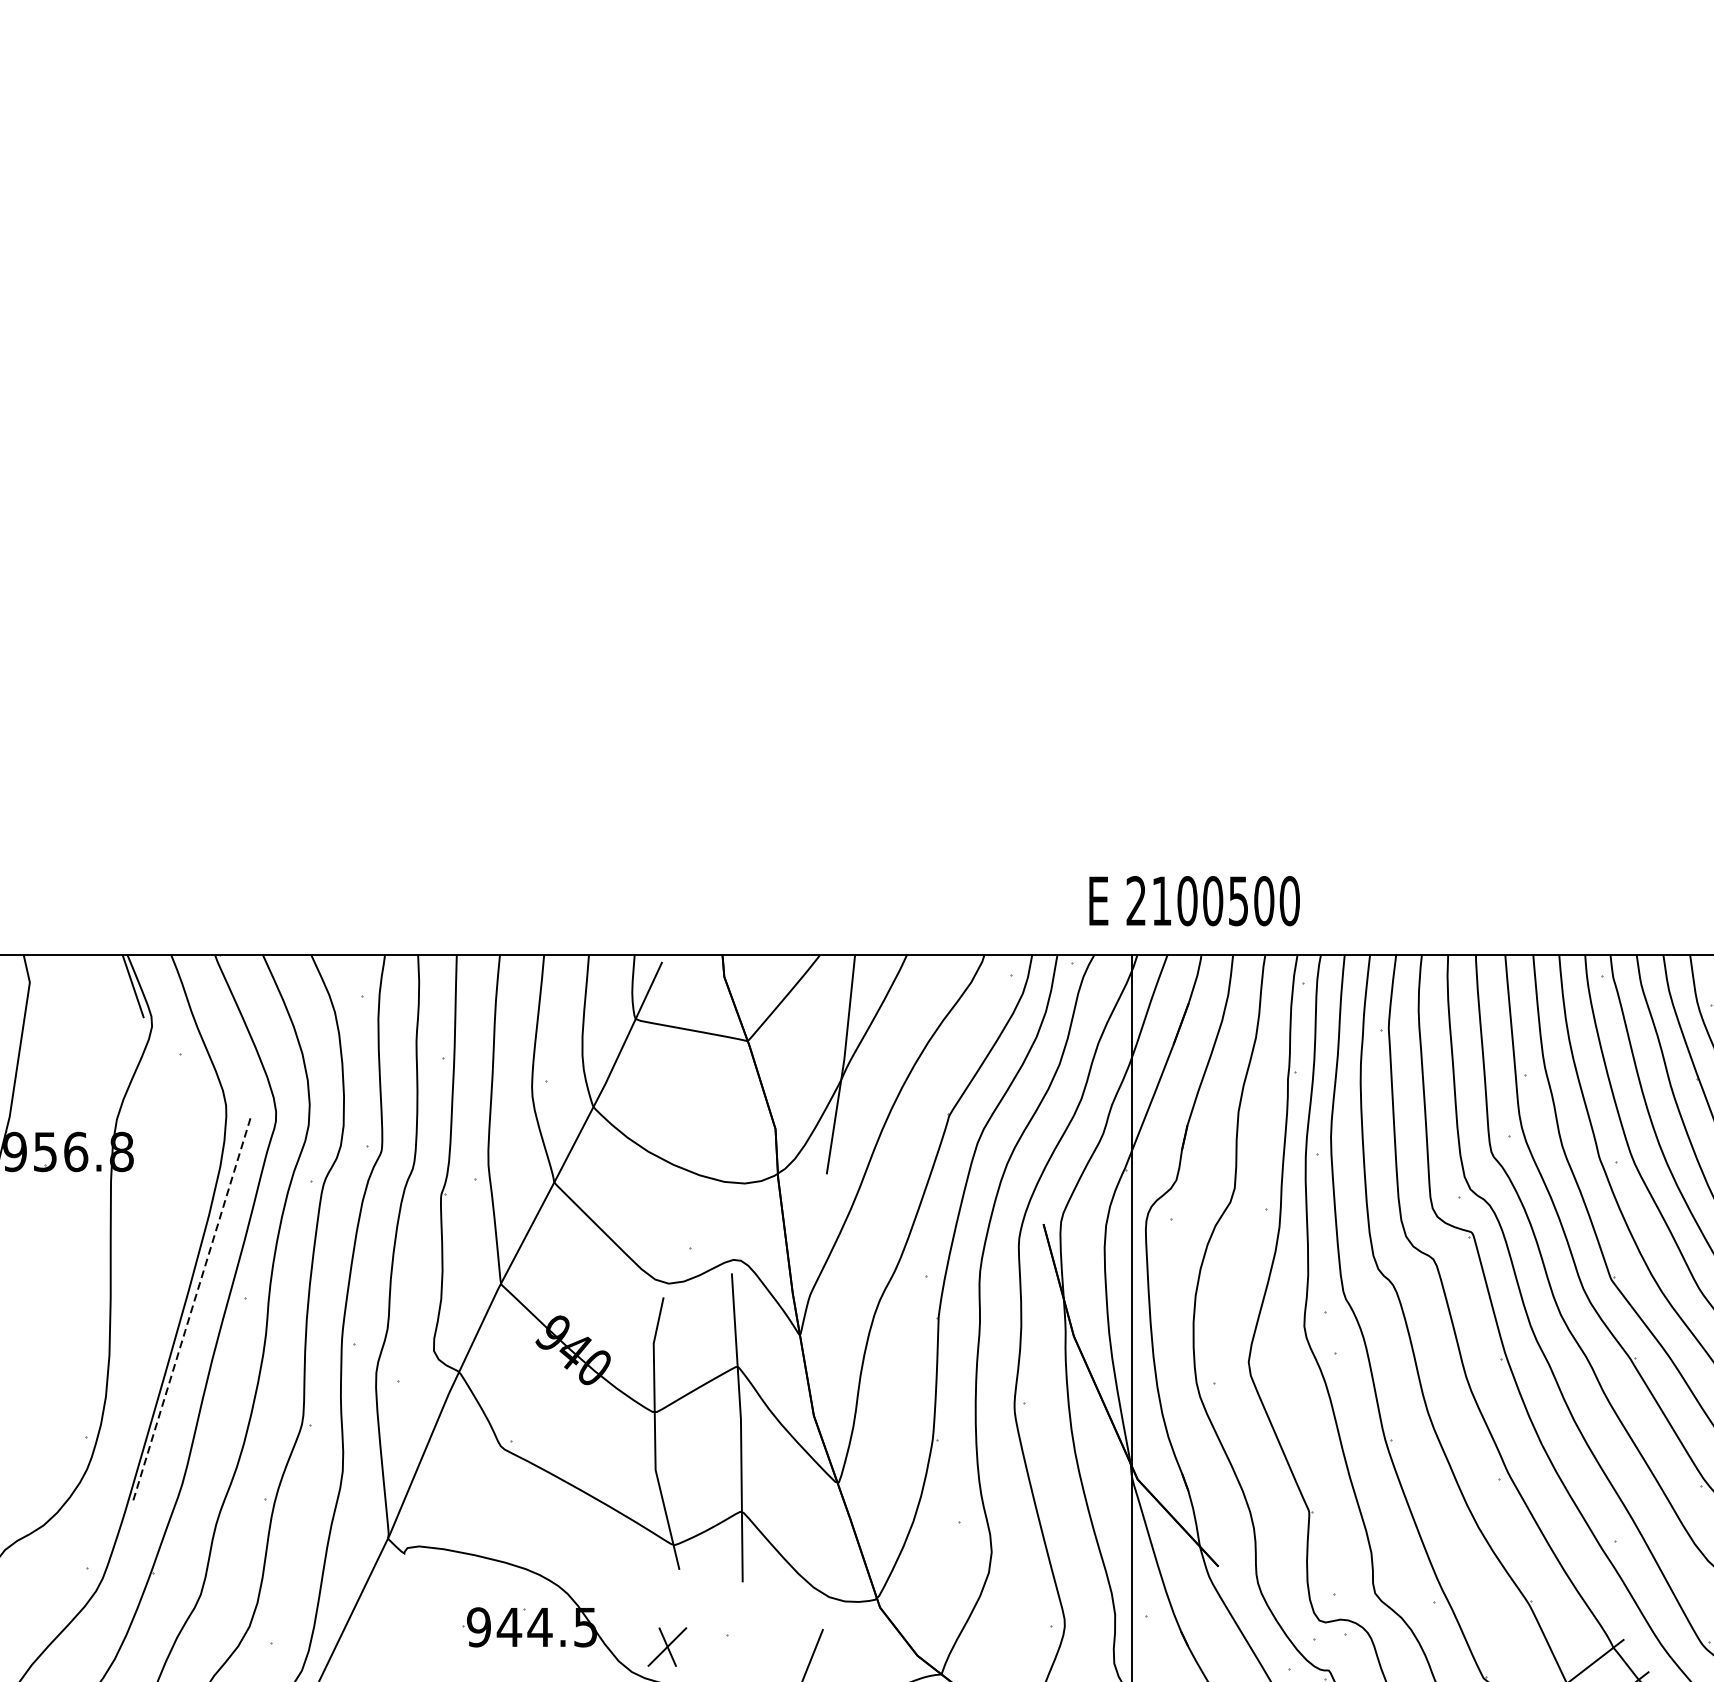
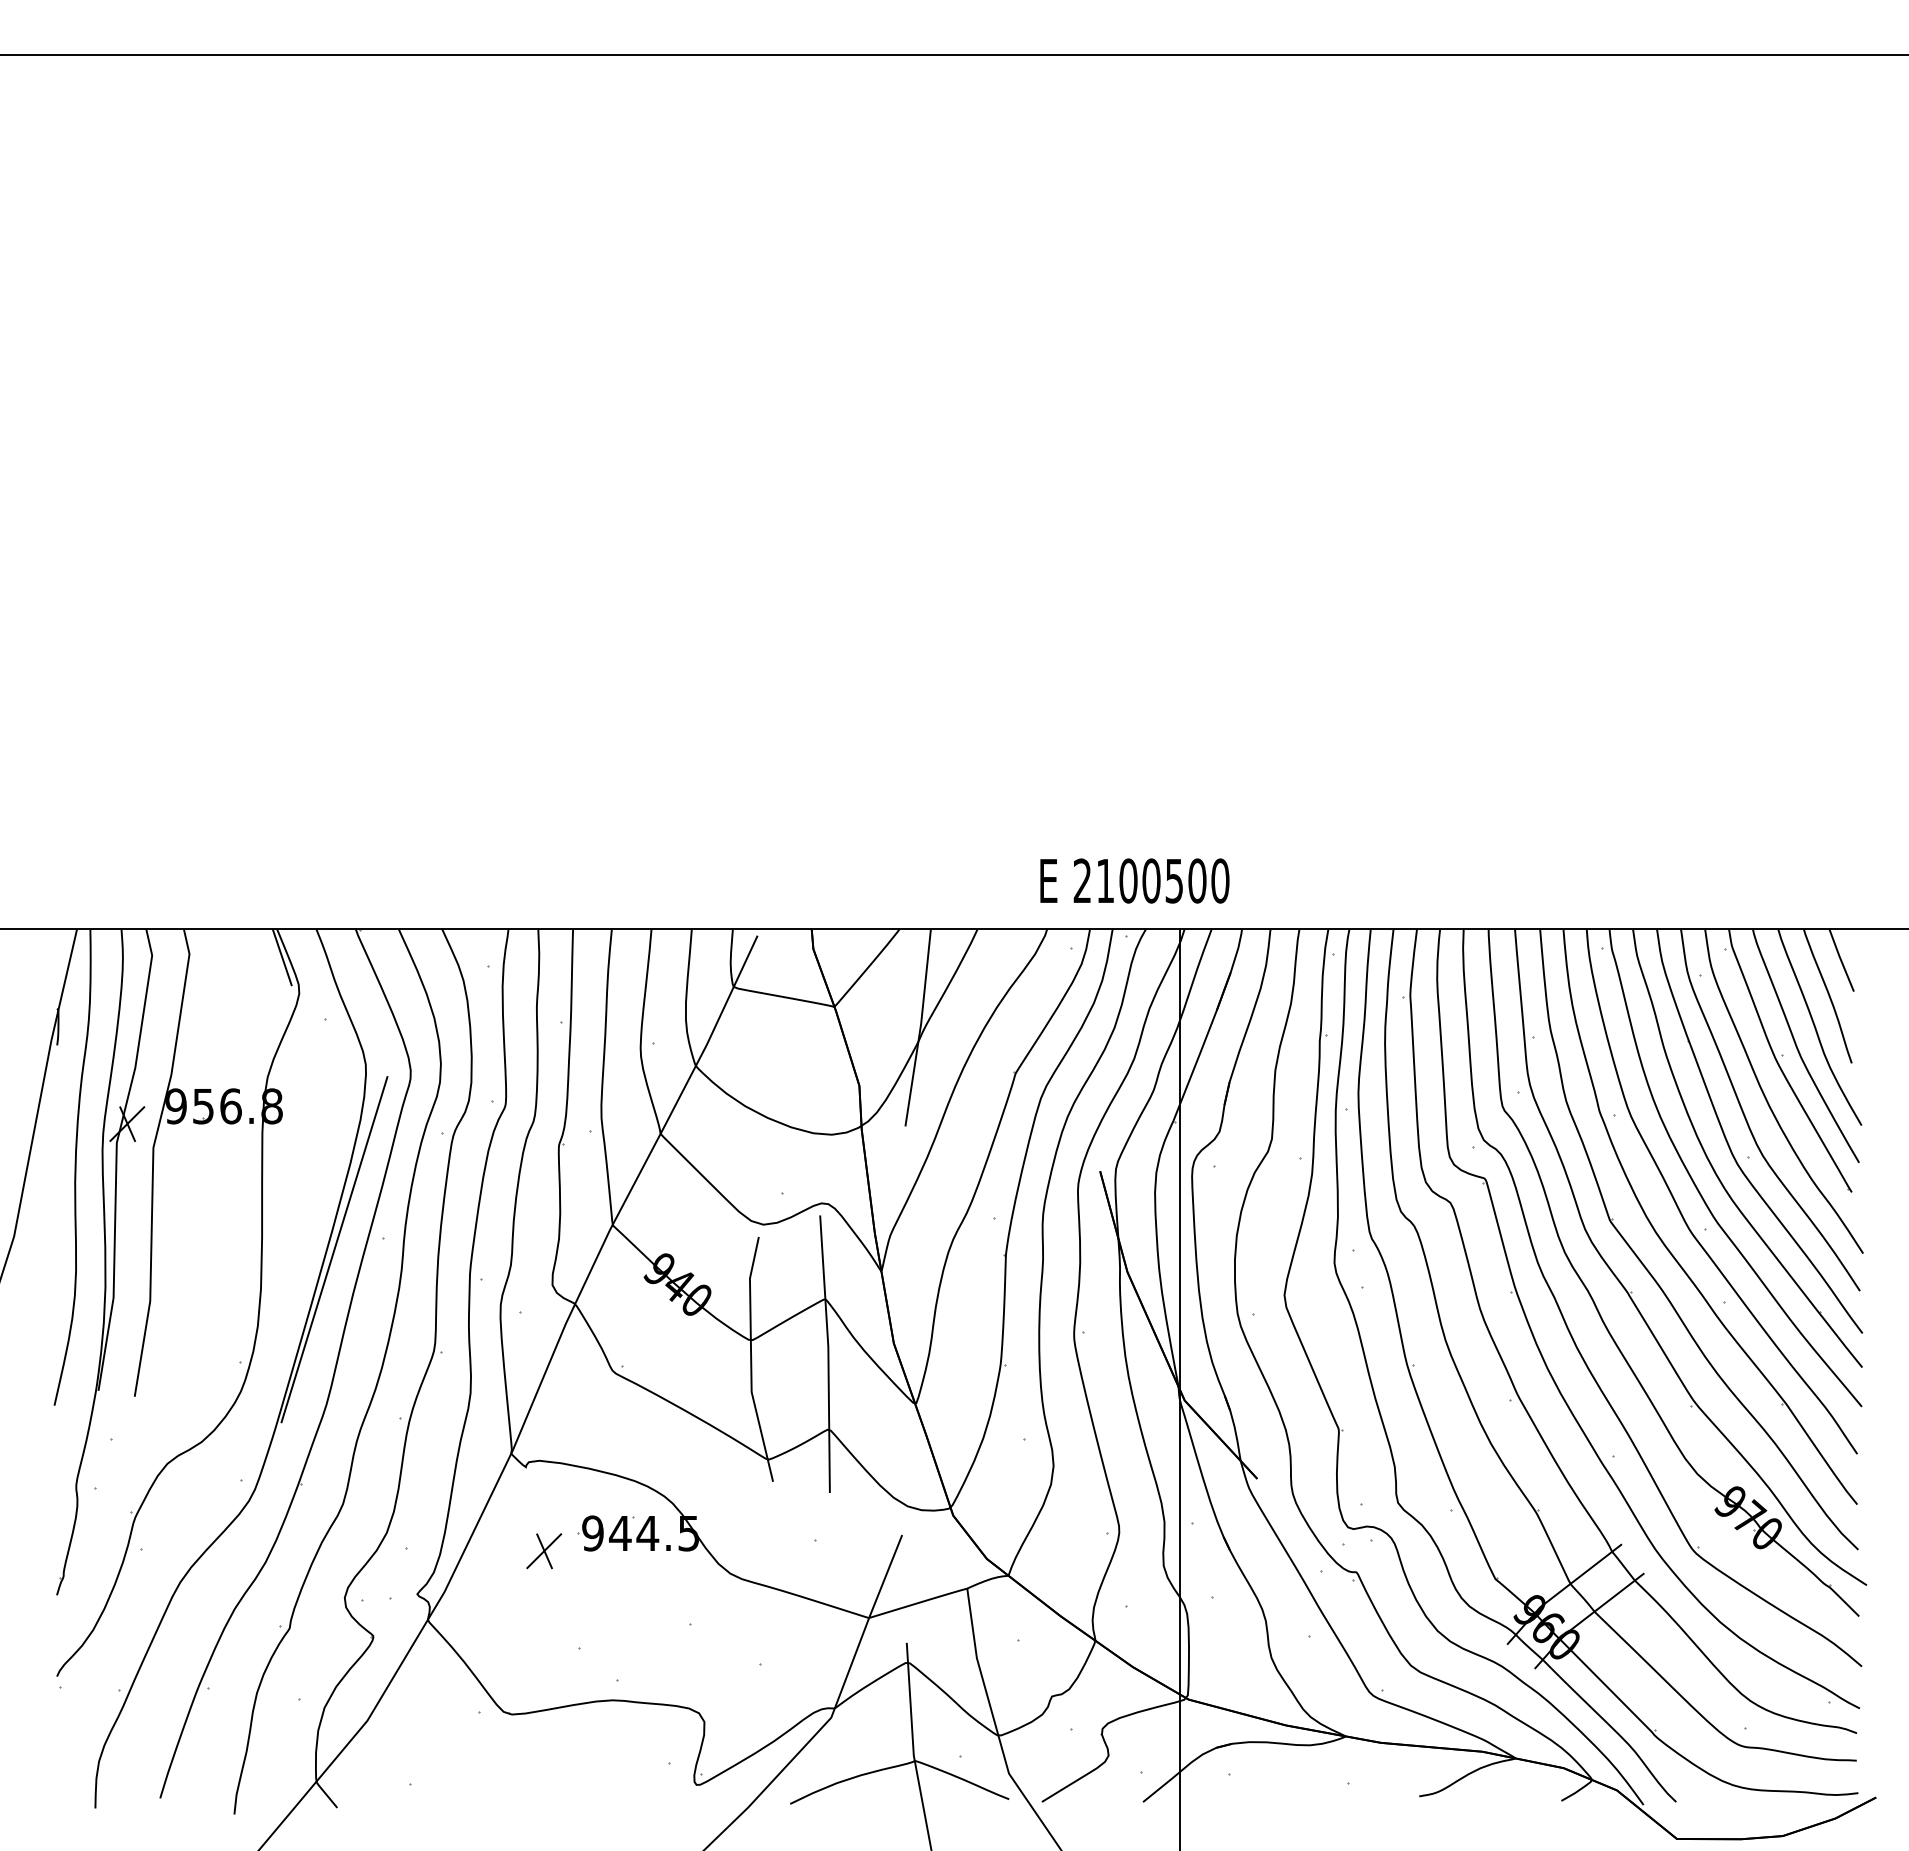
text: (1194, 900) -> (1134, 880), moved
line: (191, 1312) -> (334, 1250), dashed -> solid
part: (667, 1647) -> (544, 1551), moved

